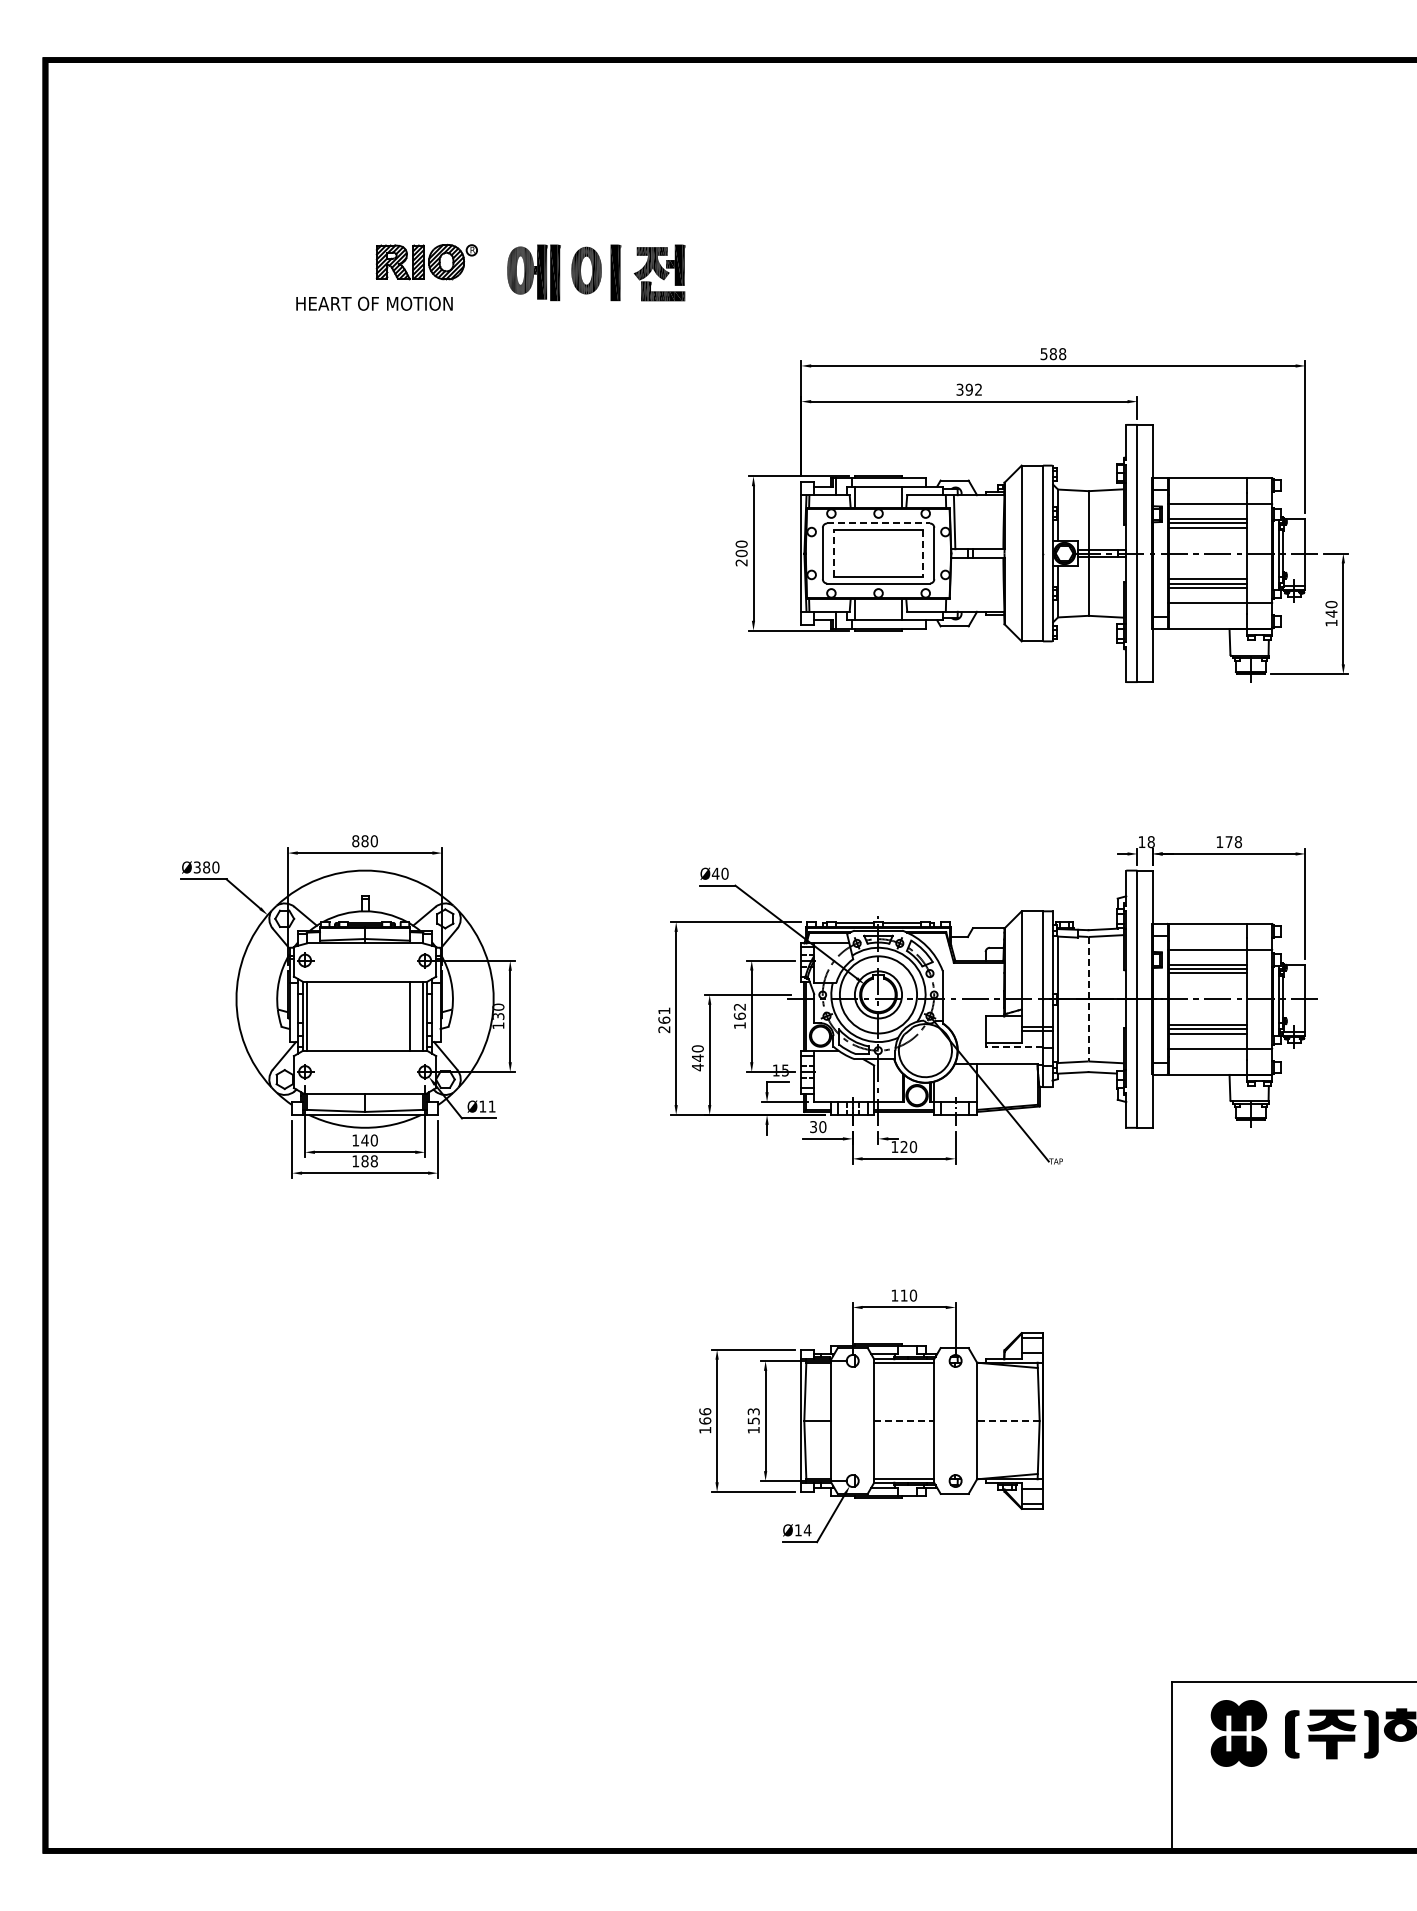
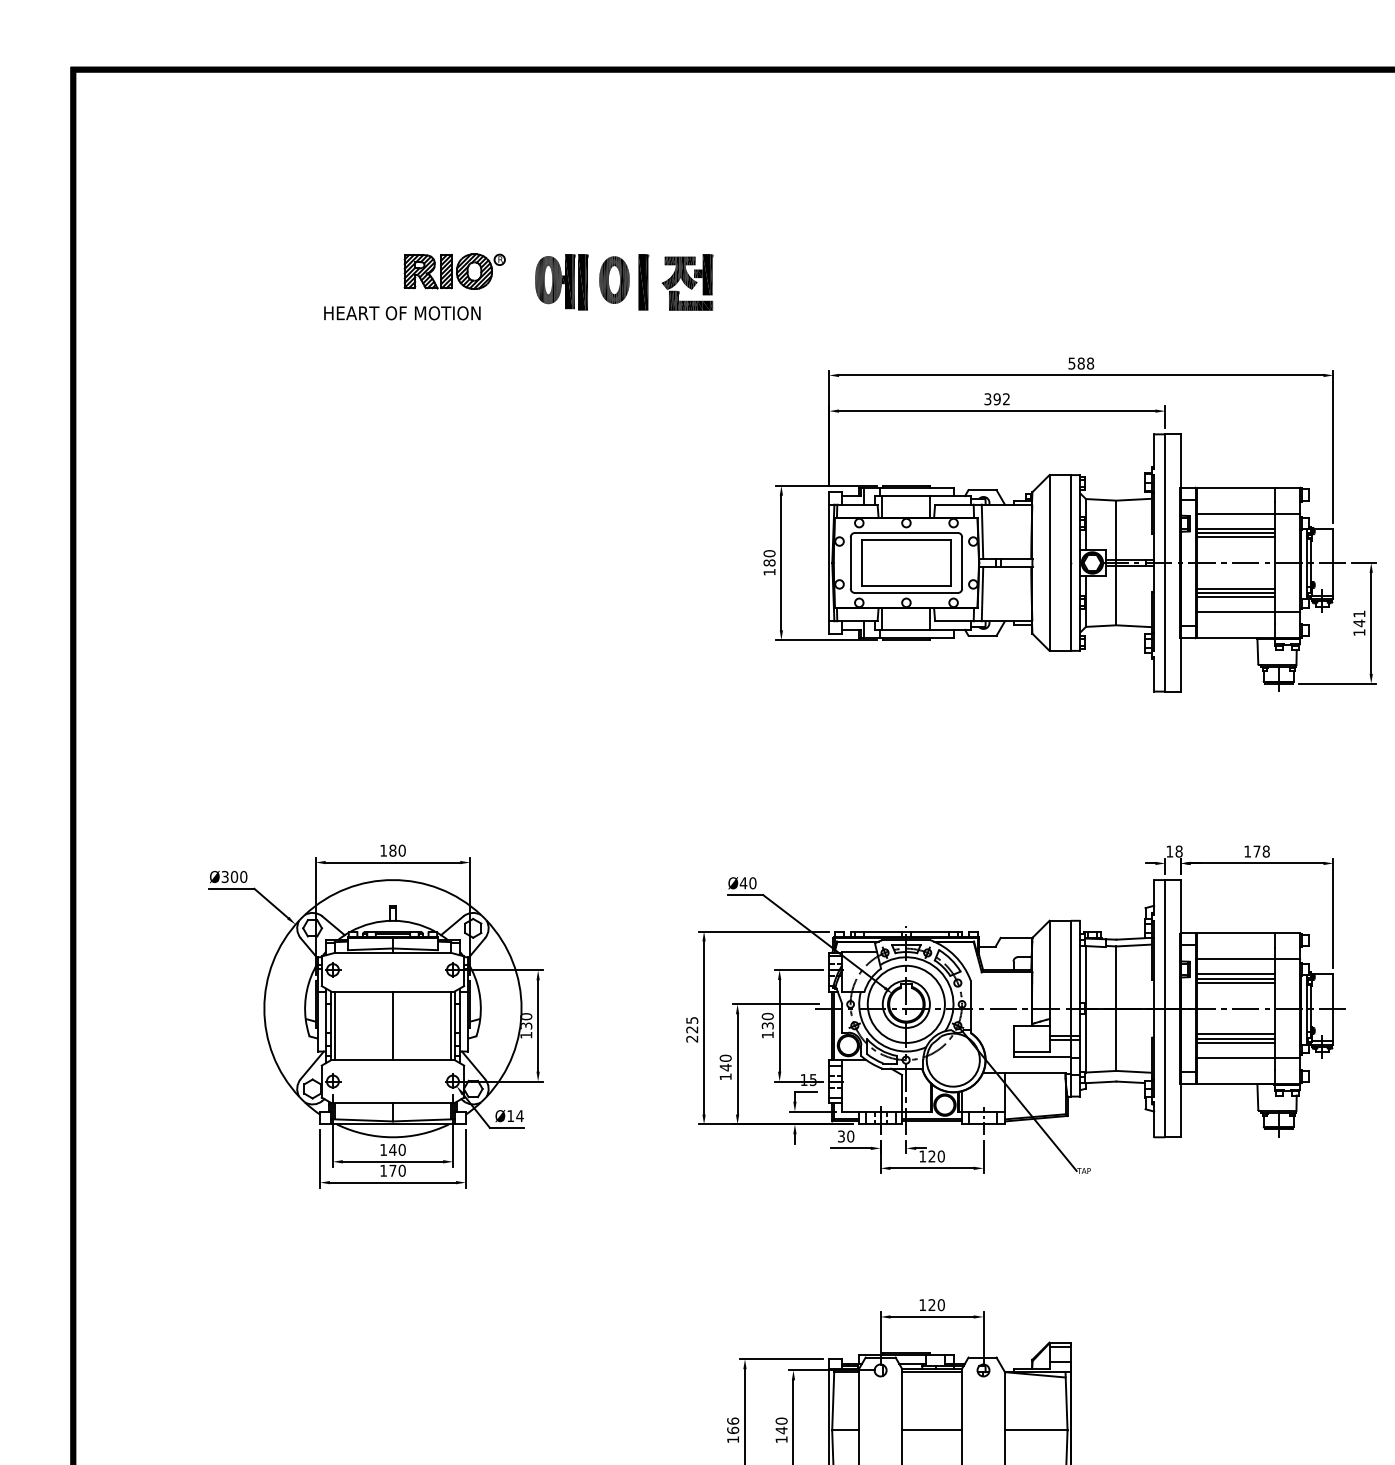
line: (879, 523) -> (907, 532), dashed -> solid
line: (833, 553) -> (861, 562), dashed -> solid
line: (923, 554) -> (951, 563), dashed -> solid
text: (741, 557) -> (769, 566), 200 -> 180
line: (954, 584) -> (982, 593), added
text: (1331, 604) -> (1359, 613), 140 -> 141
text: (355, 841) -> (383, 850), 880 -> 180
text: (206, 867) -> (234, 876), Ø380 -> Ø300
line: (1088, 999) -> (1116, 1008), dashed -> solid
text: (739, 1011) -> (767, 1020), 162 -> 130
text: (664, 1015) -> (692, 1024), 261 -> 225
line: (410, 1016) -> (393, 1025), moved
line: (1014, 1047) -> (1042, 1056), dashed -> solid
text: (697, 1067) -> (725, 1076), 440 -> 140
text: (491, 1106) -> (519, 1115), Ø11 -> Ø14
text: (369, 1161) -> (397, 1170), 188 -> 170
text: (903, 1295) -> (931, 1304), 110 -> 120
text: (753, 1416) -> (781, 1425), 153 -> 140
line: (904, 1421) -> (932, 1430), dashed -> solid
line: (1007, 1421) -> (1035, 1430), dashed -> solid

